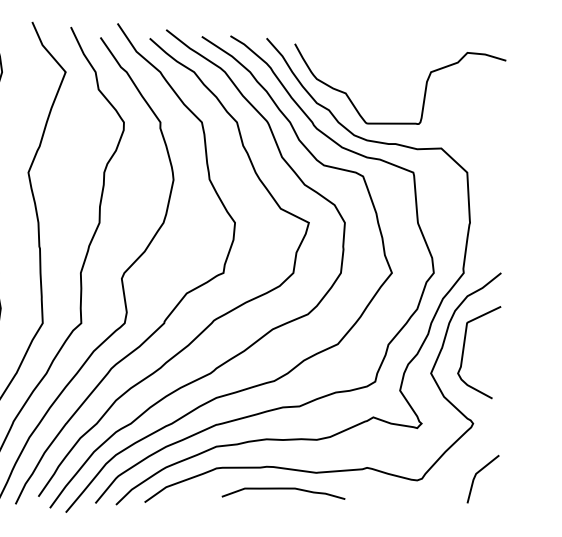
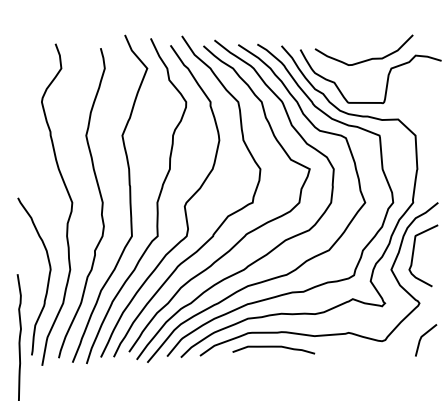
curve: (393, 58) -> (366, 59), added
curve: (283, 489) -> (273, 347), moved

